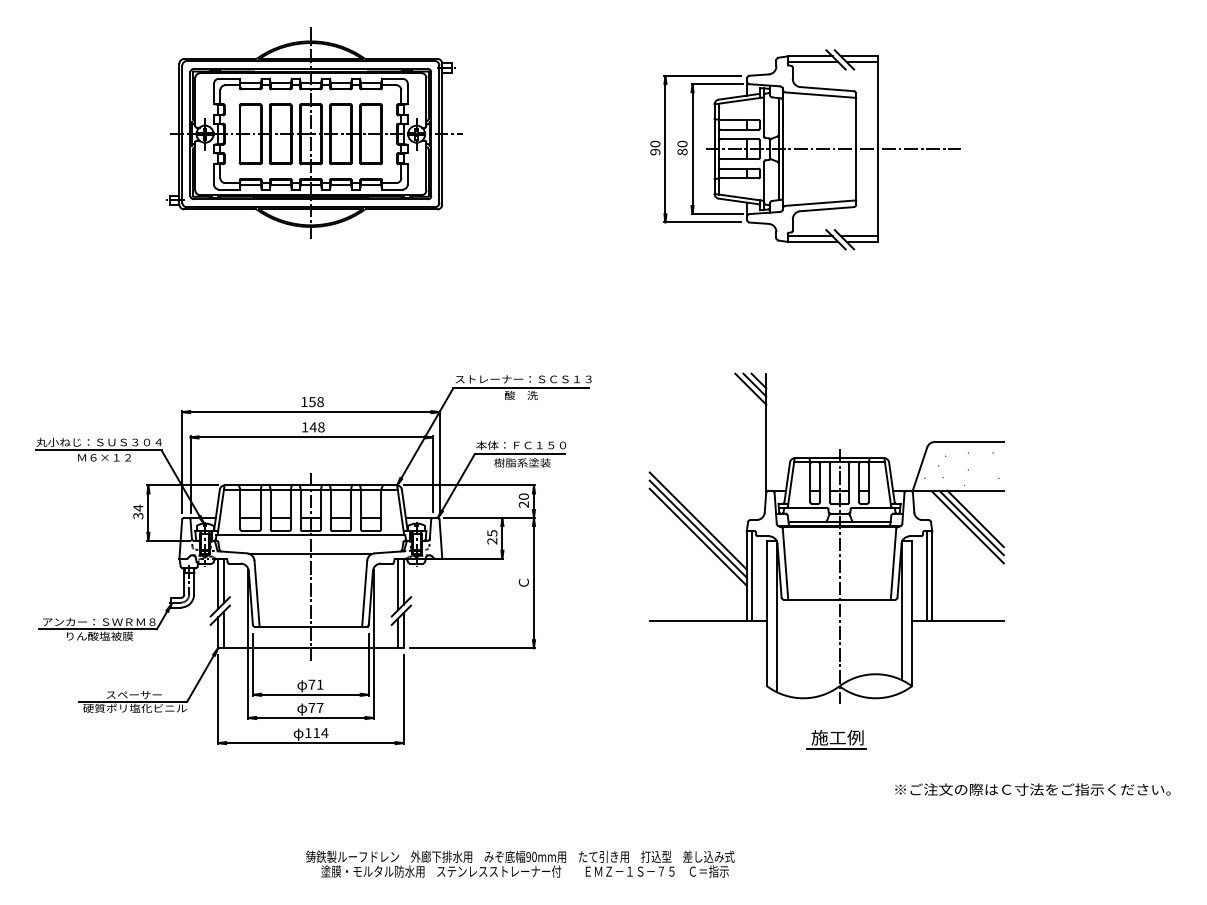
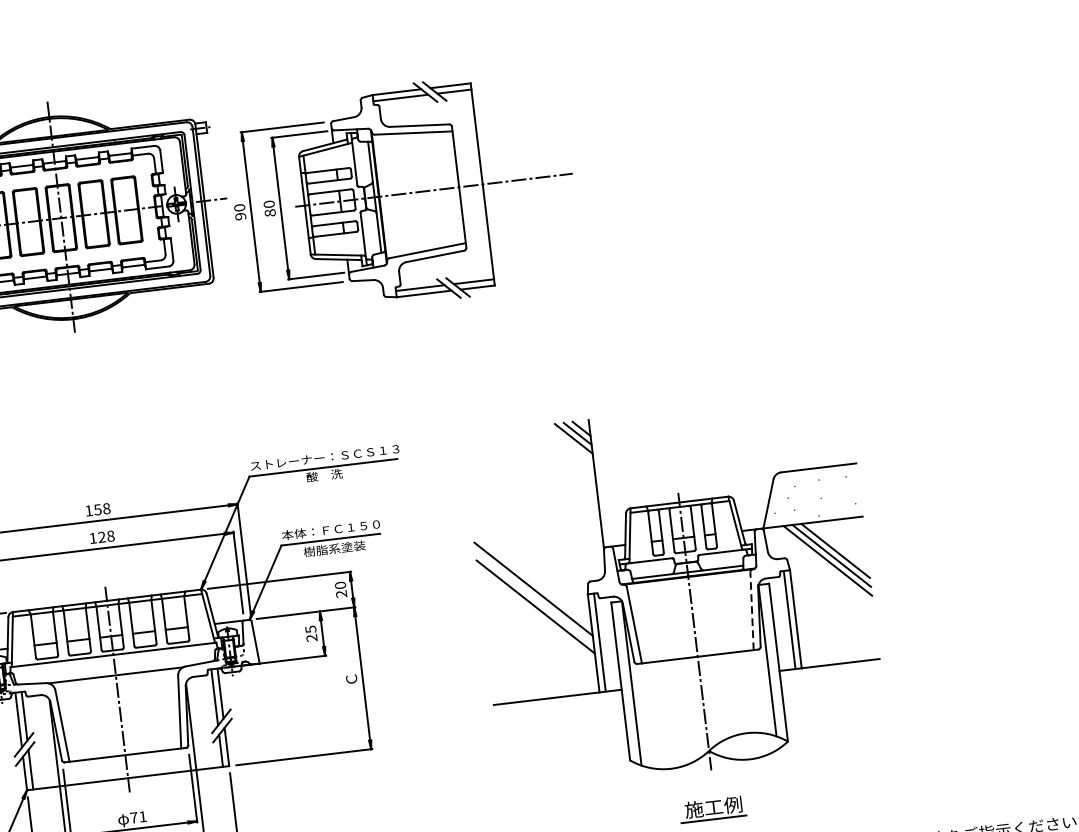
part: (805, 149) -> (403, 194), moved
text: (312, 427) -> (101, 537), 148 -> 128
line: (697, 528) -> (533, 597), removed
line: (893, 563) -> (751, 610), solid -> dashed

